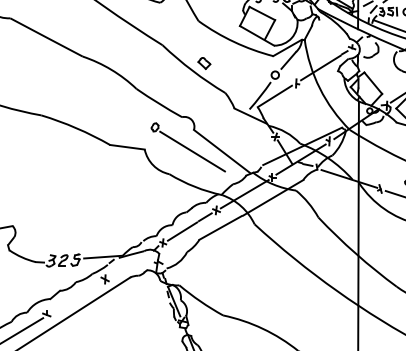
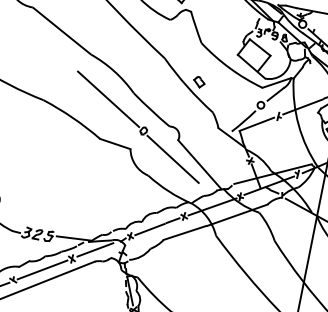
line: (110, 100) -> (108, 99), added
line: (128, 264) -> (95, 249), added
line: (75, 297) -> (42, 269), added

